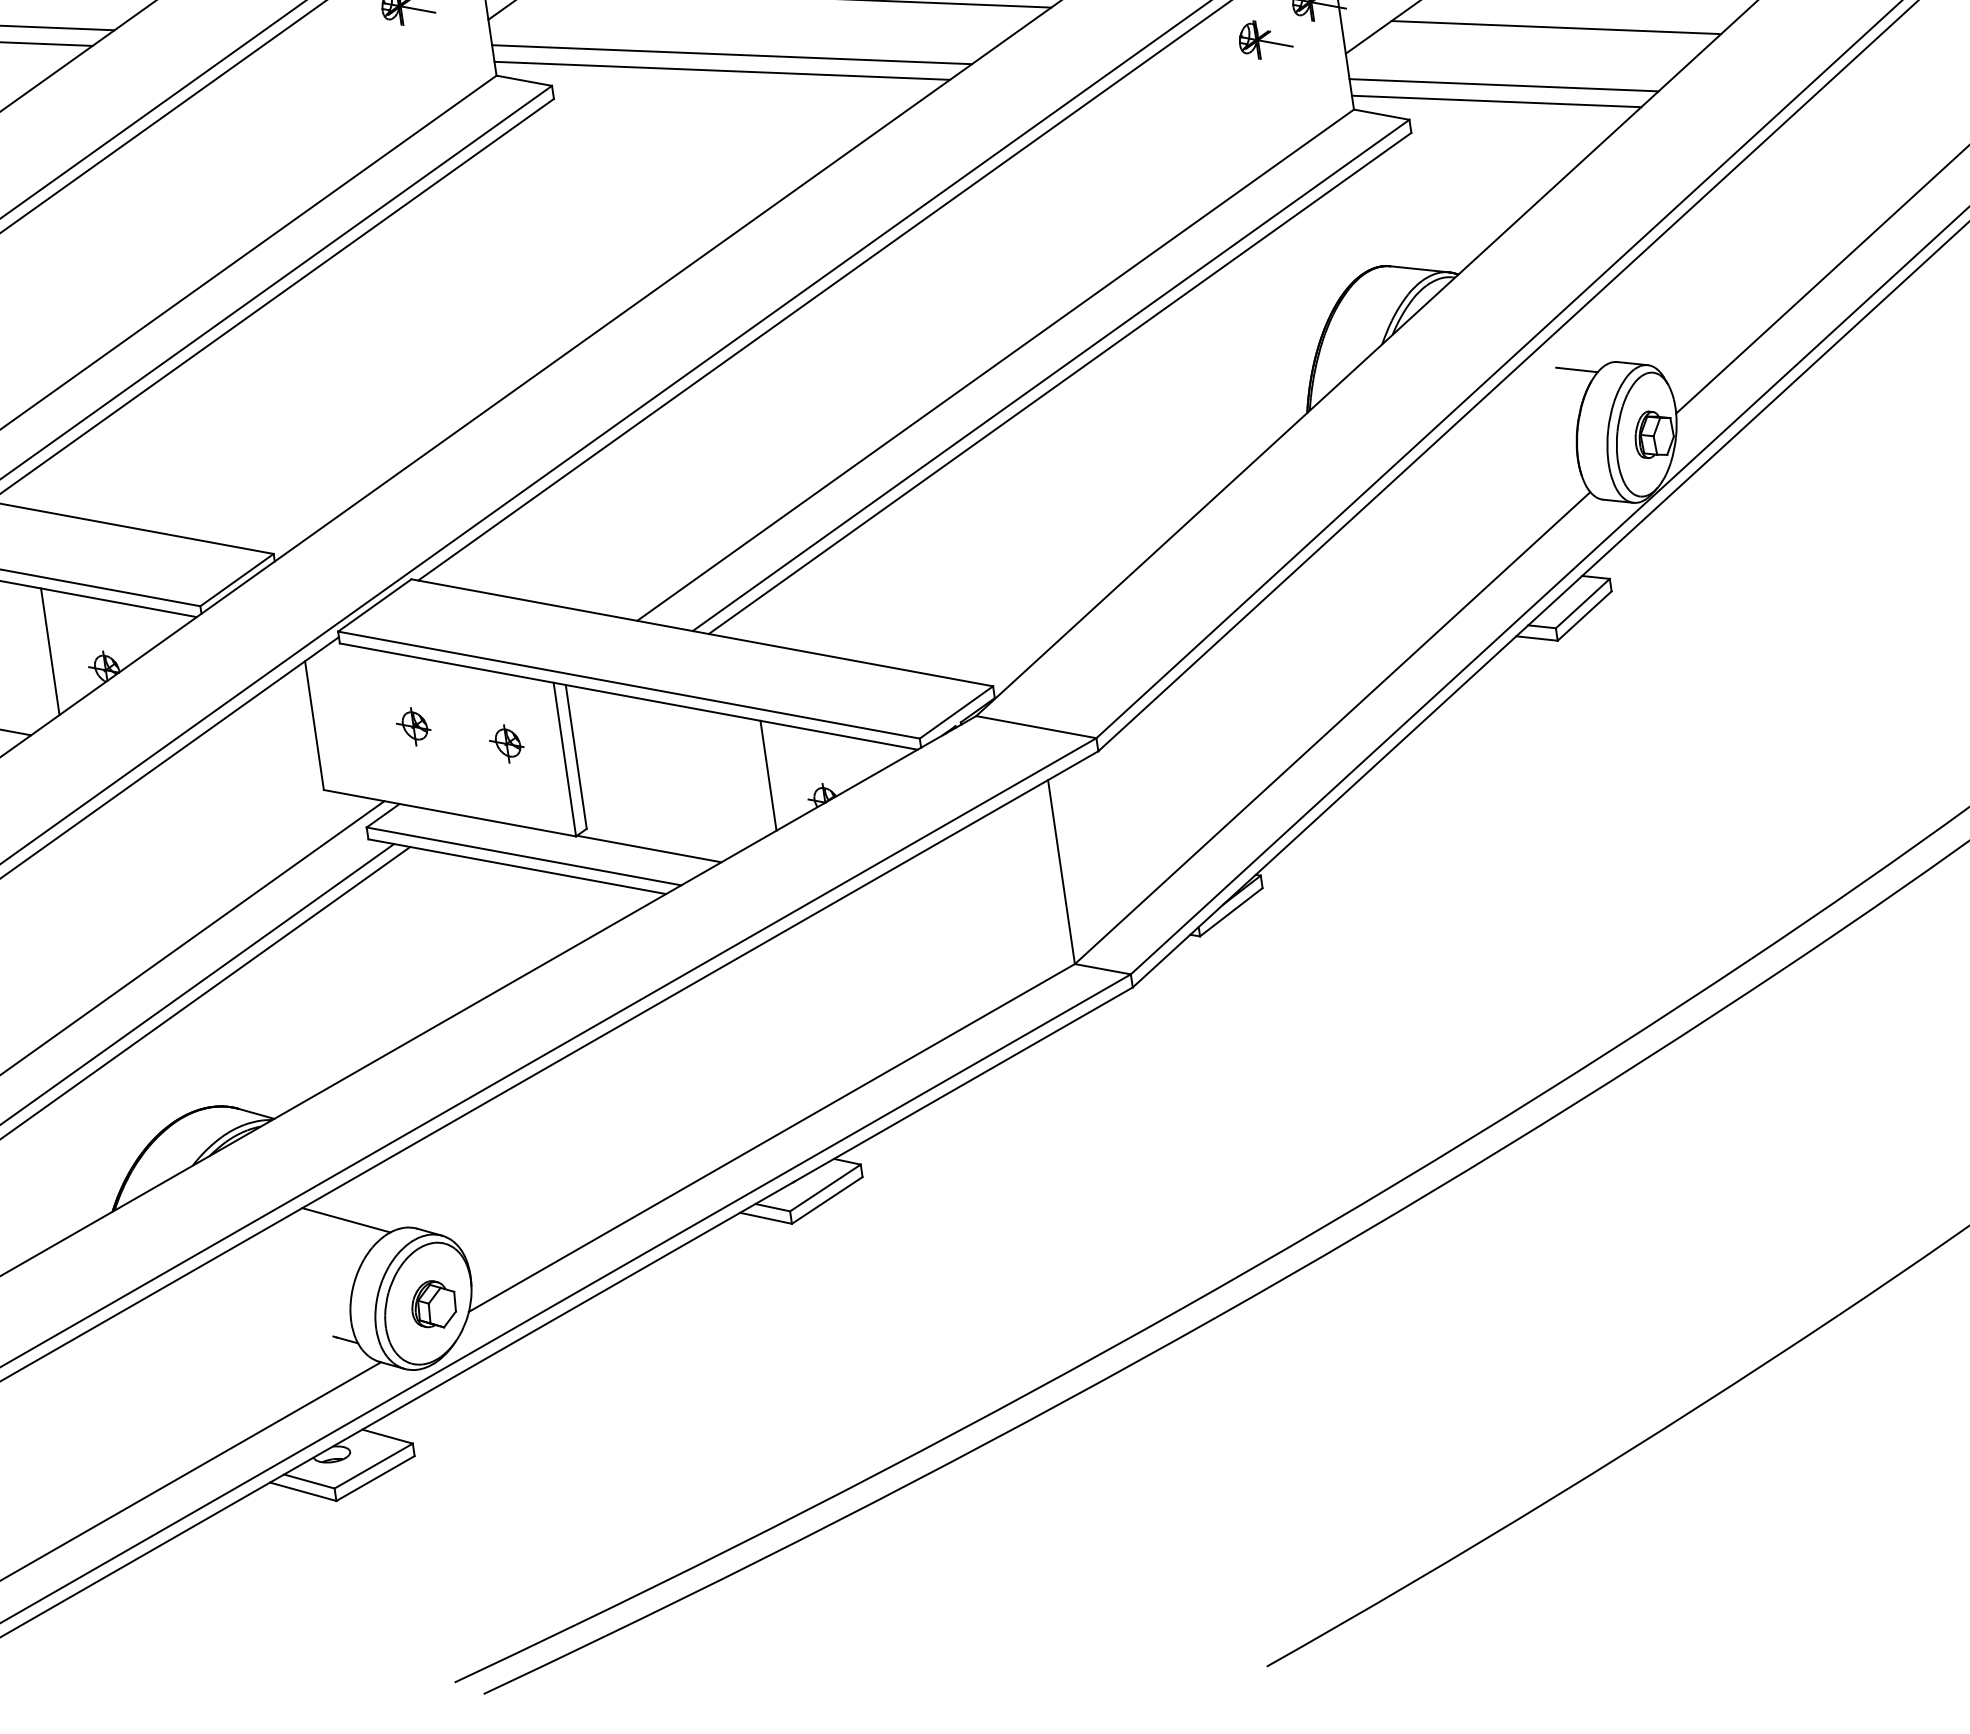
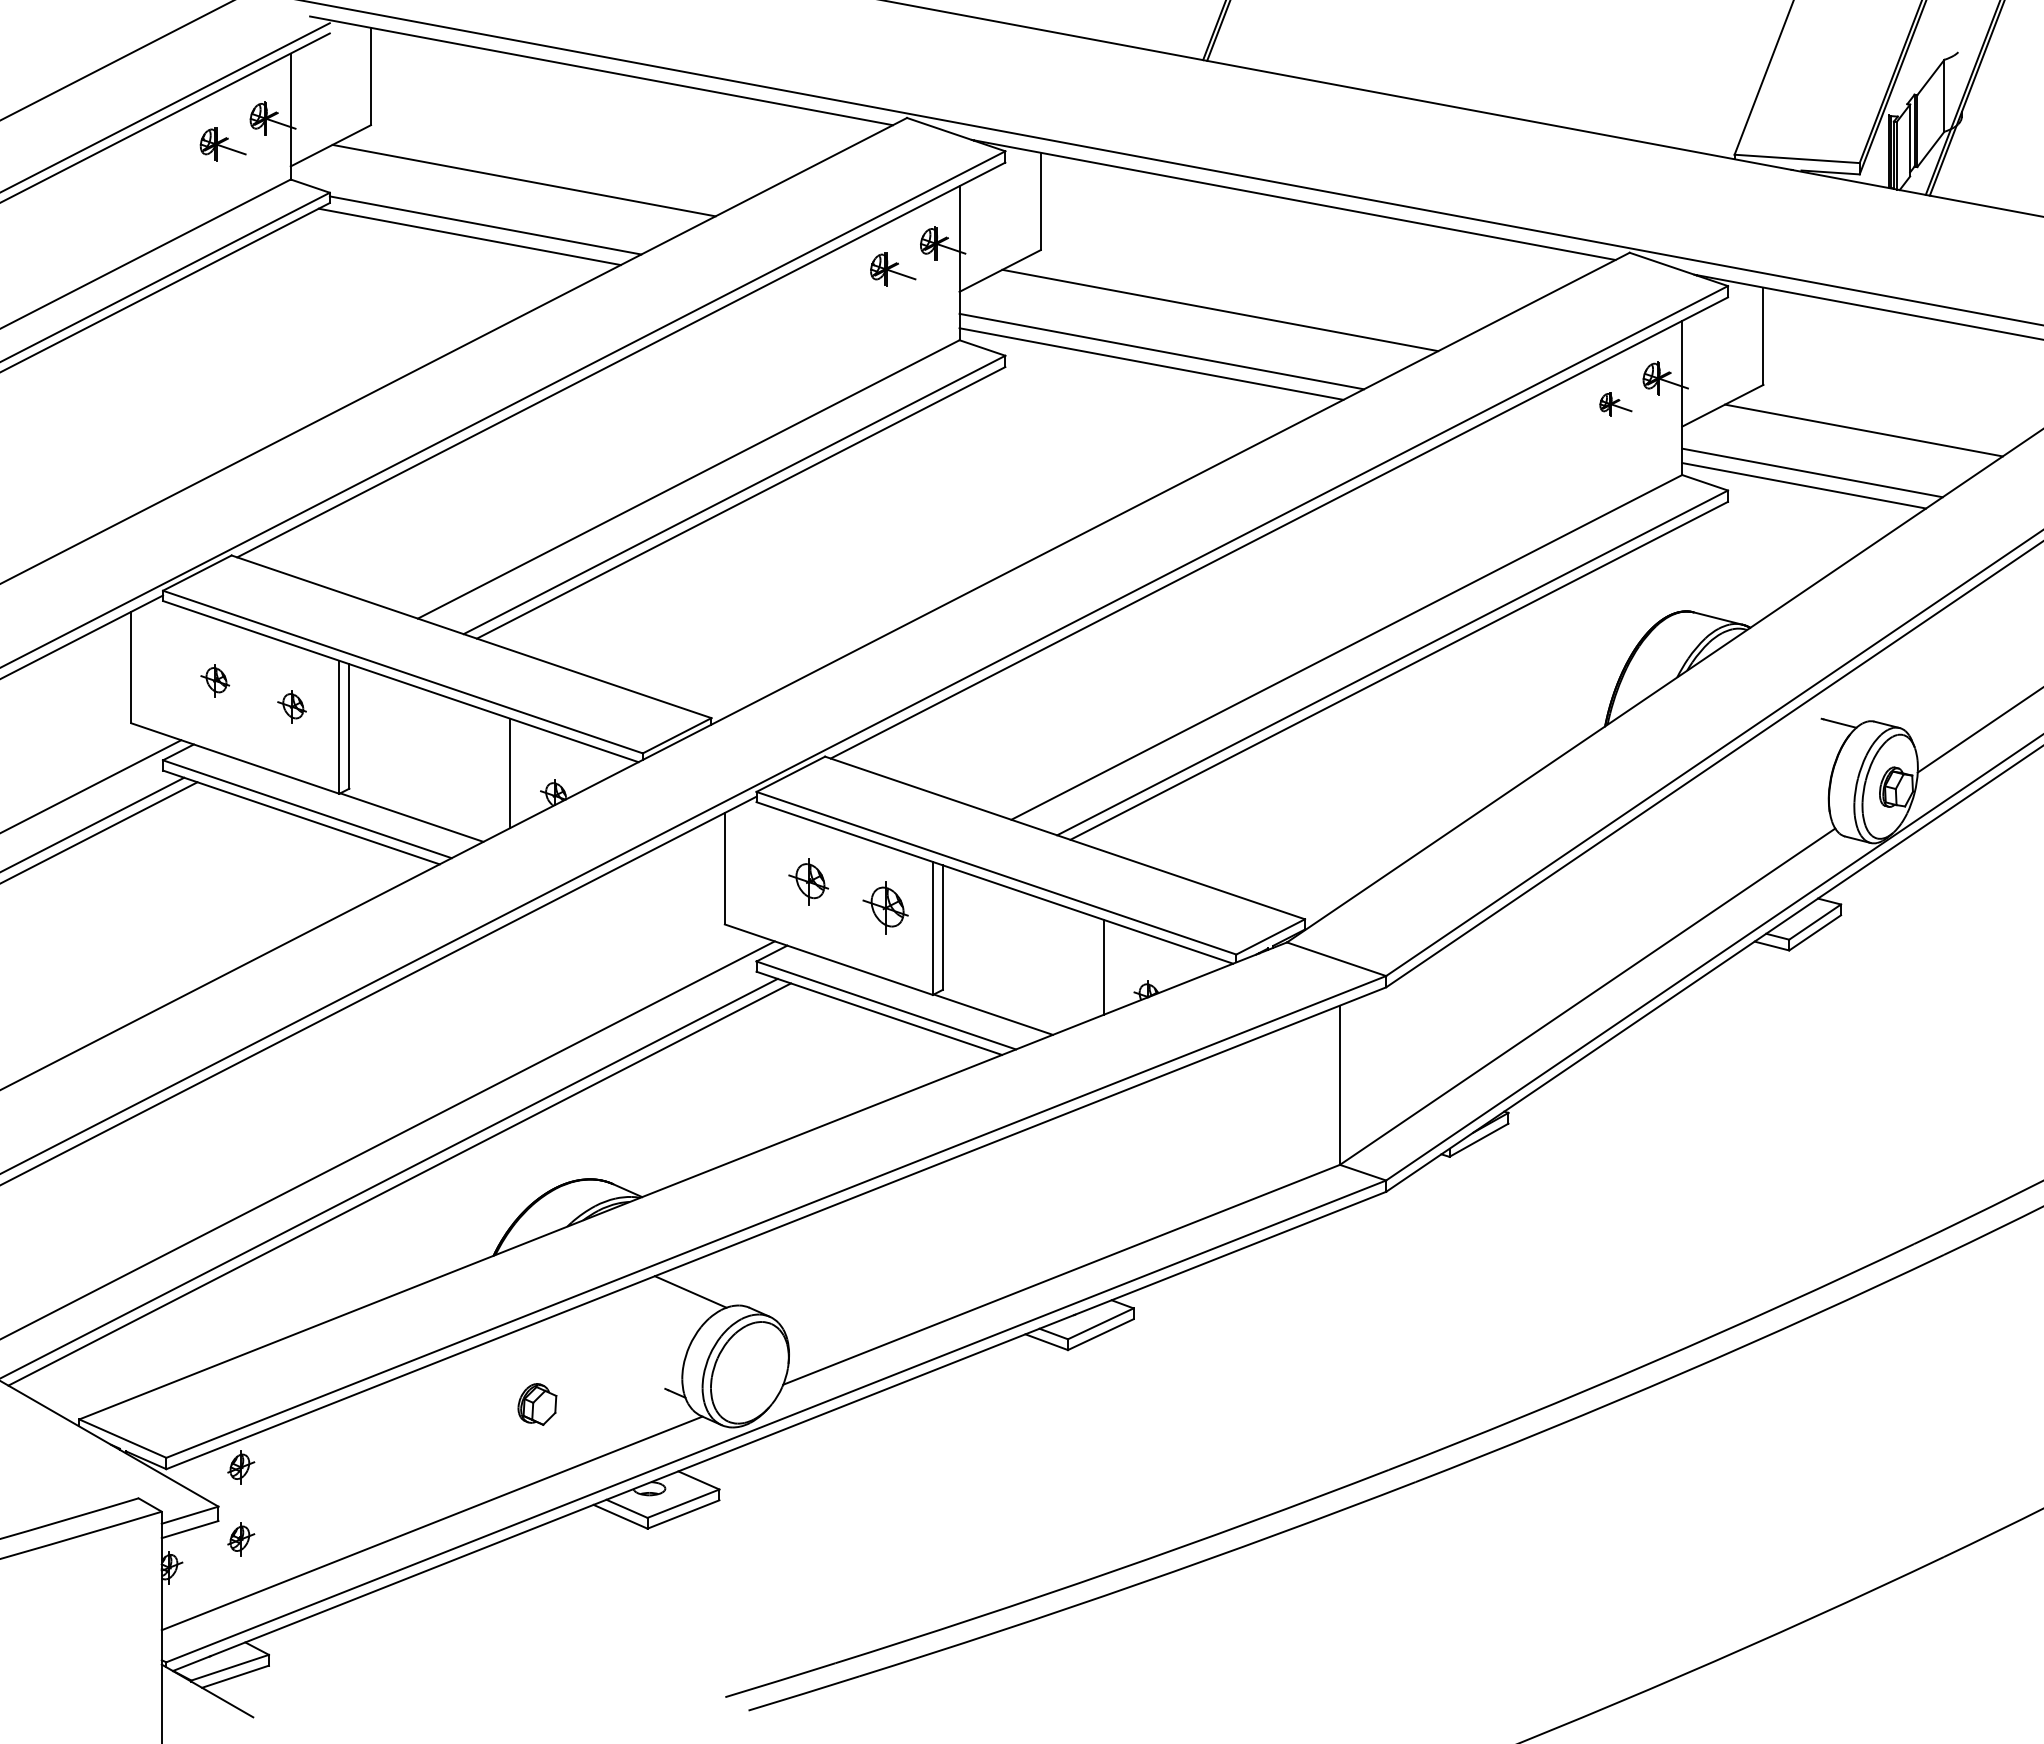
part: (1265, 39) -> (1615, 404), size x0.7
part: (413, 726) -> (808, 881), size x1.4
part: (506, 743) -> (885, 907), size x1.6
part: (433, 1304) -> (537, 1404), moved

